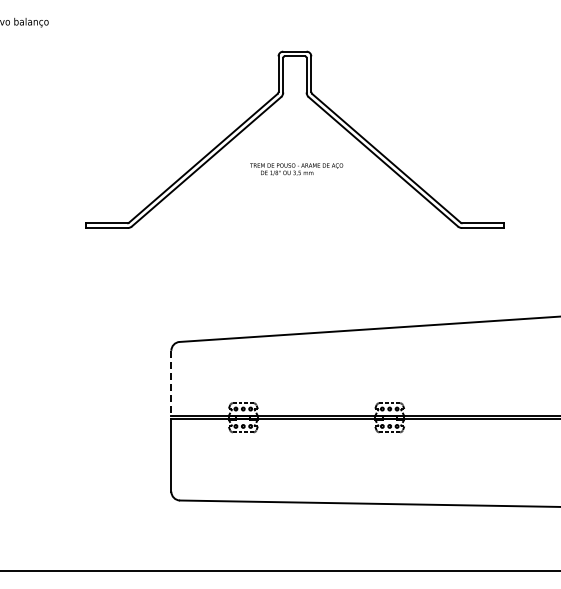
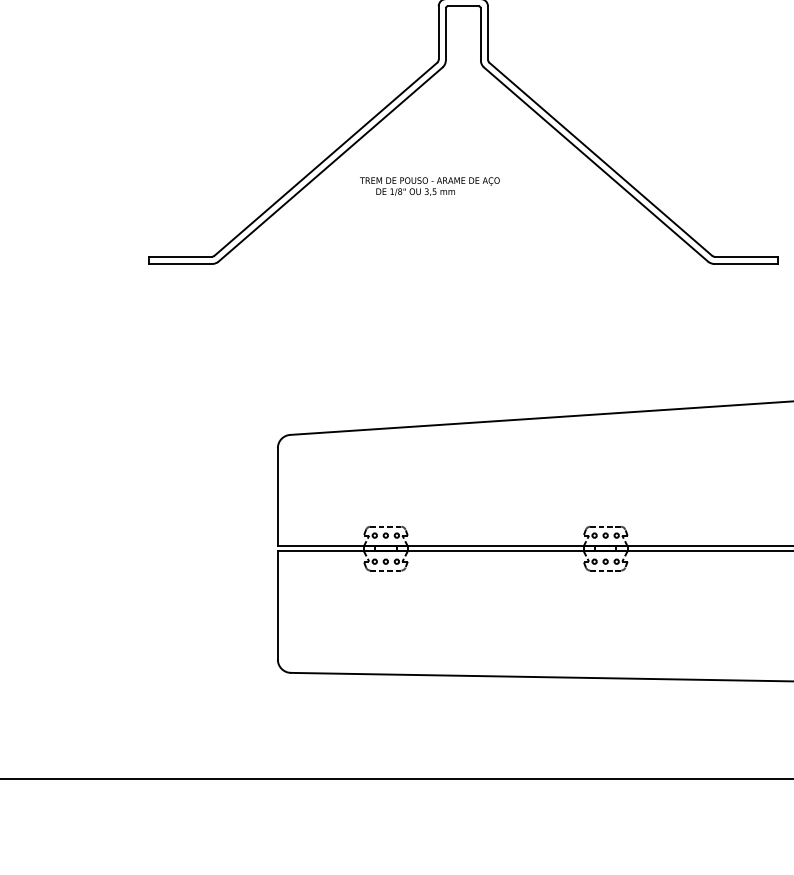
text: (296, 169) -> (429, 186), moved
line: (171, 383) -> (278, 497), dashed -> solid

